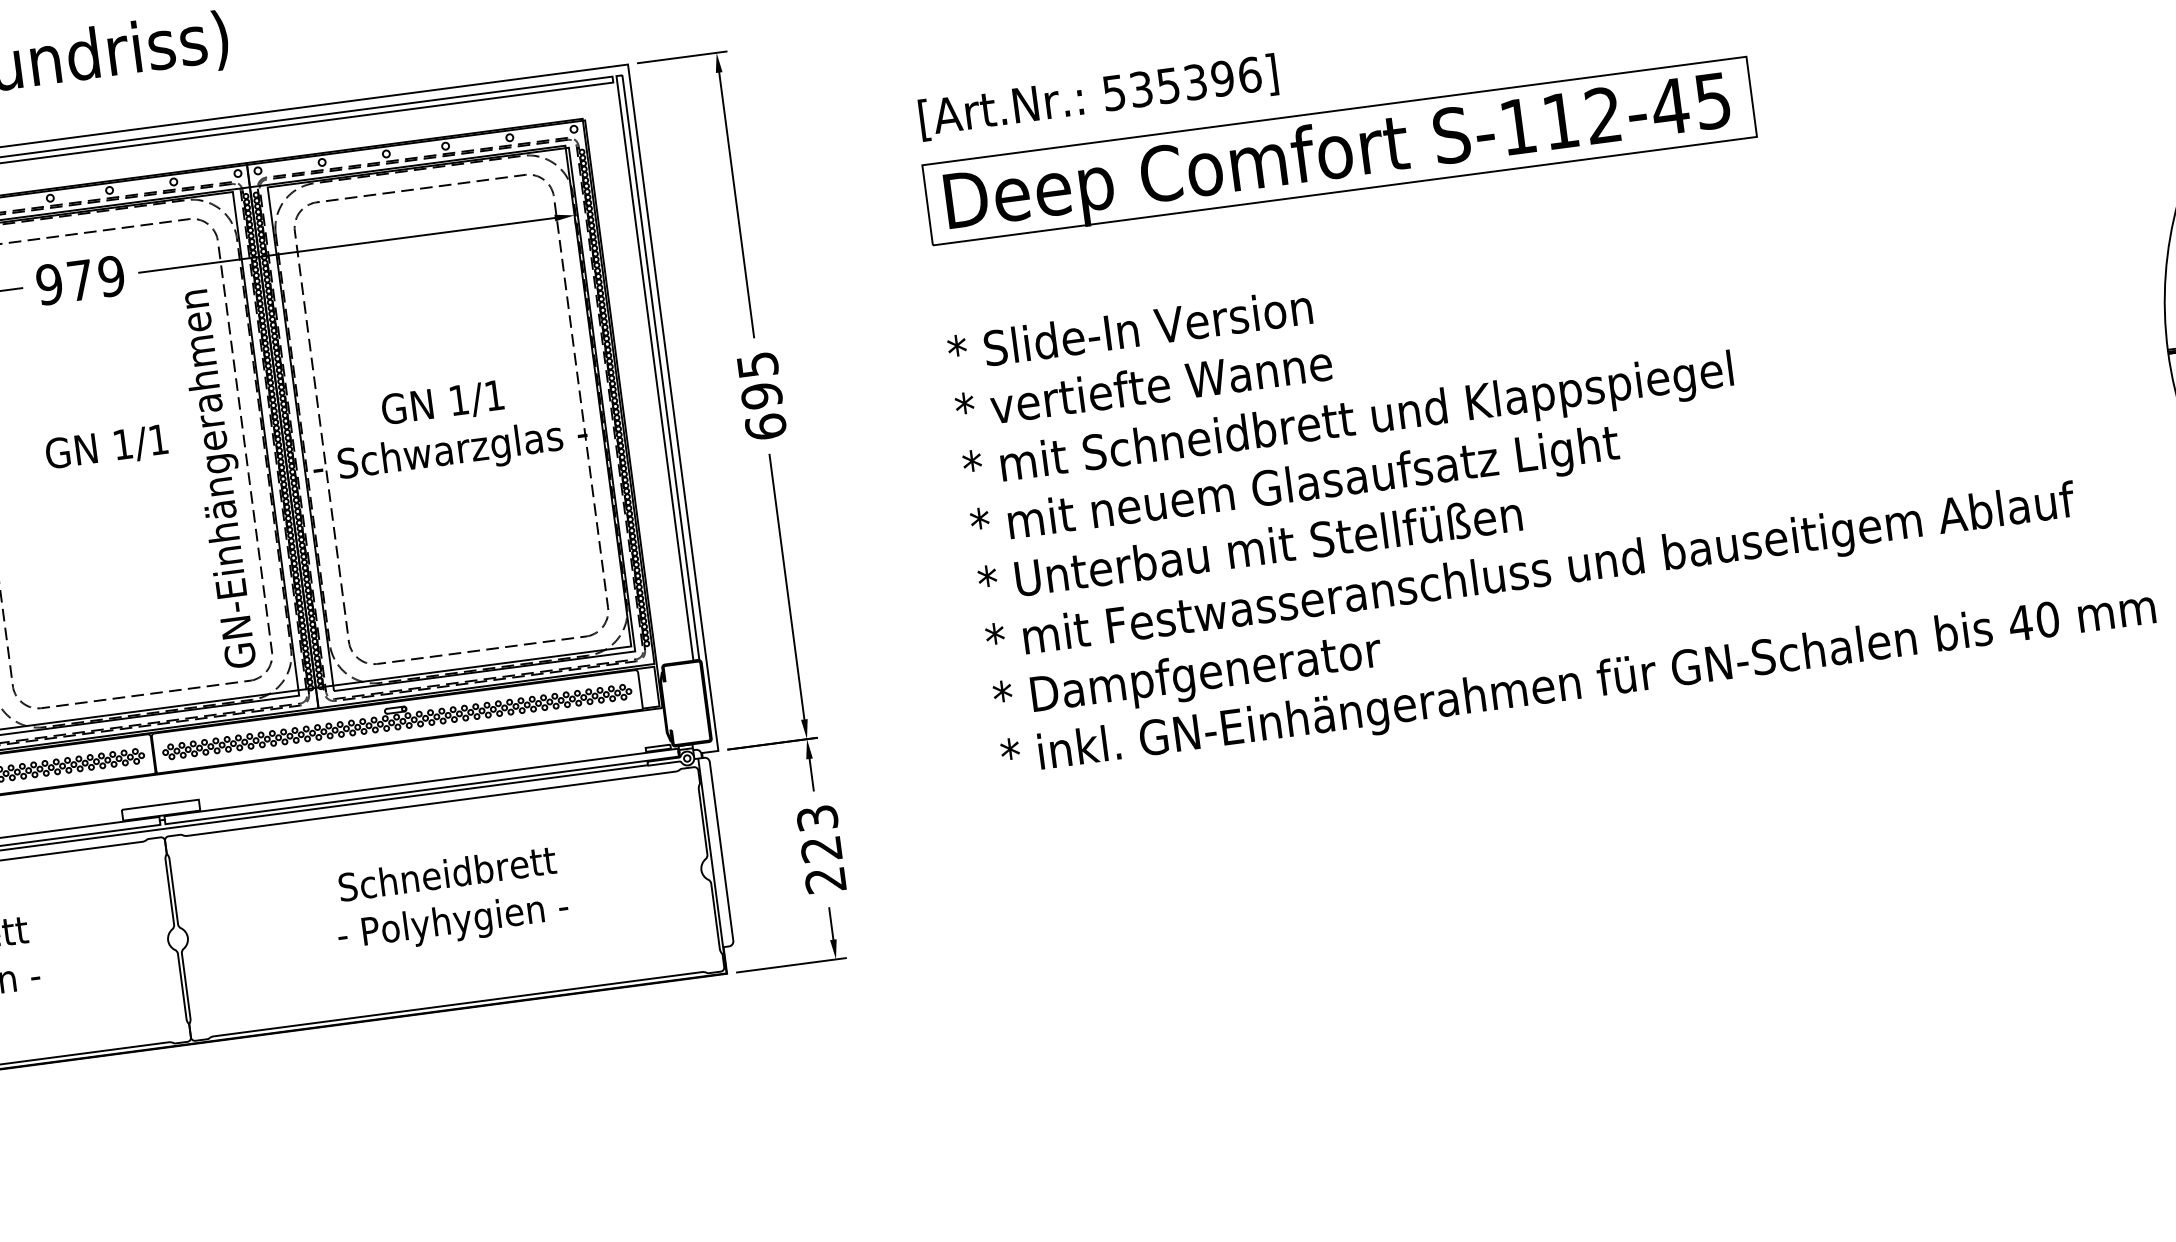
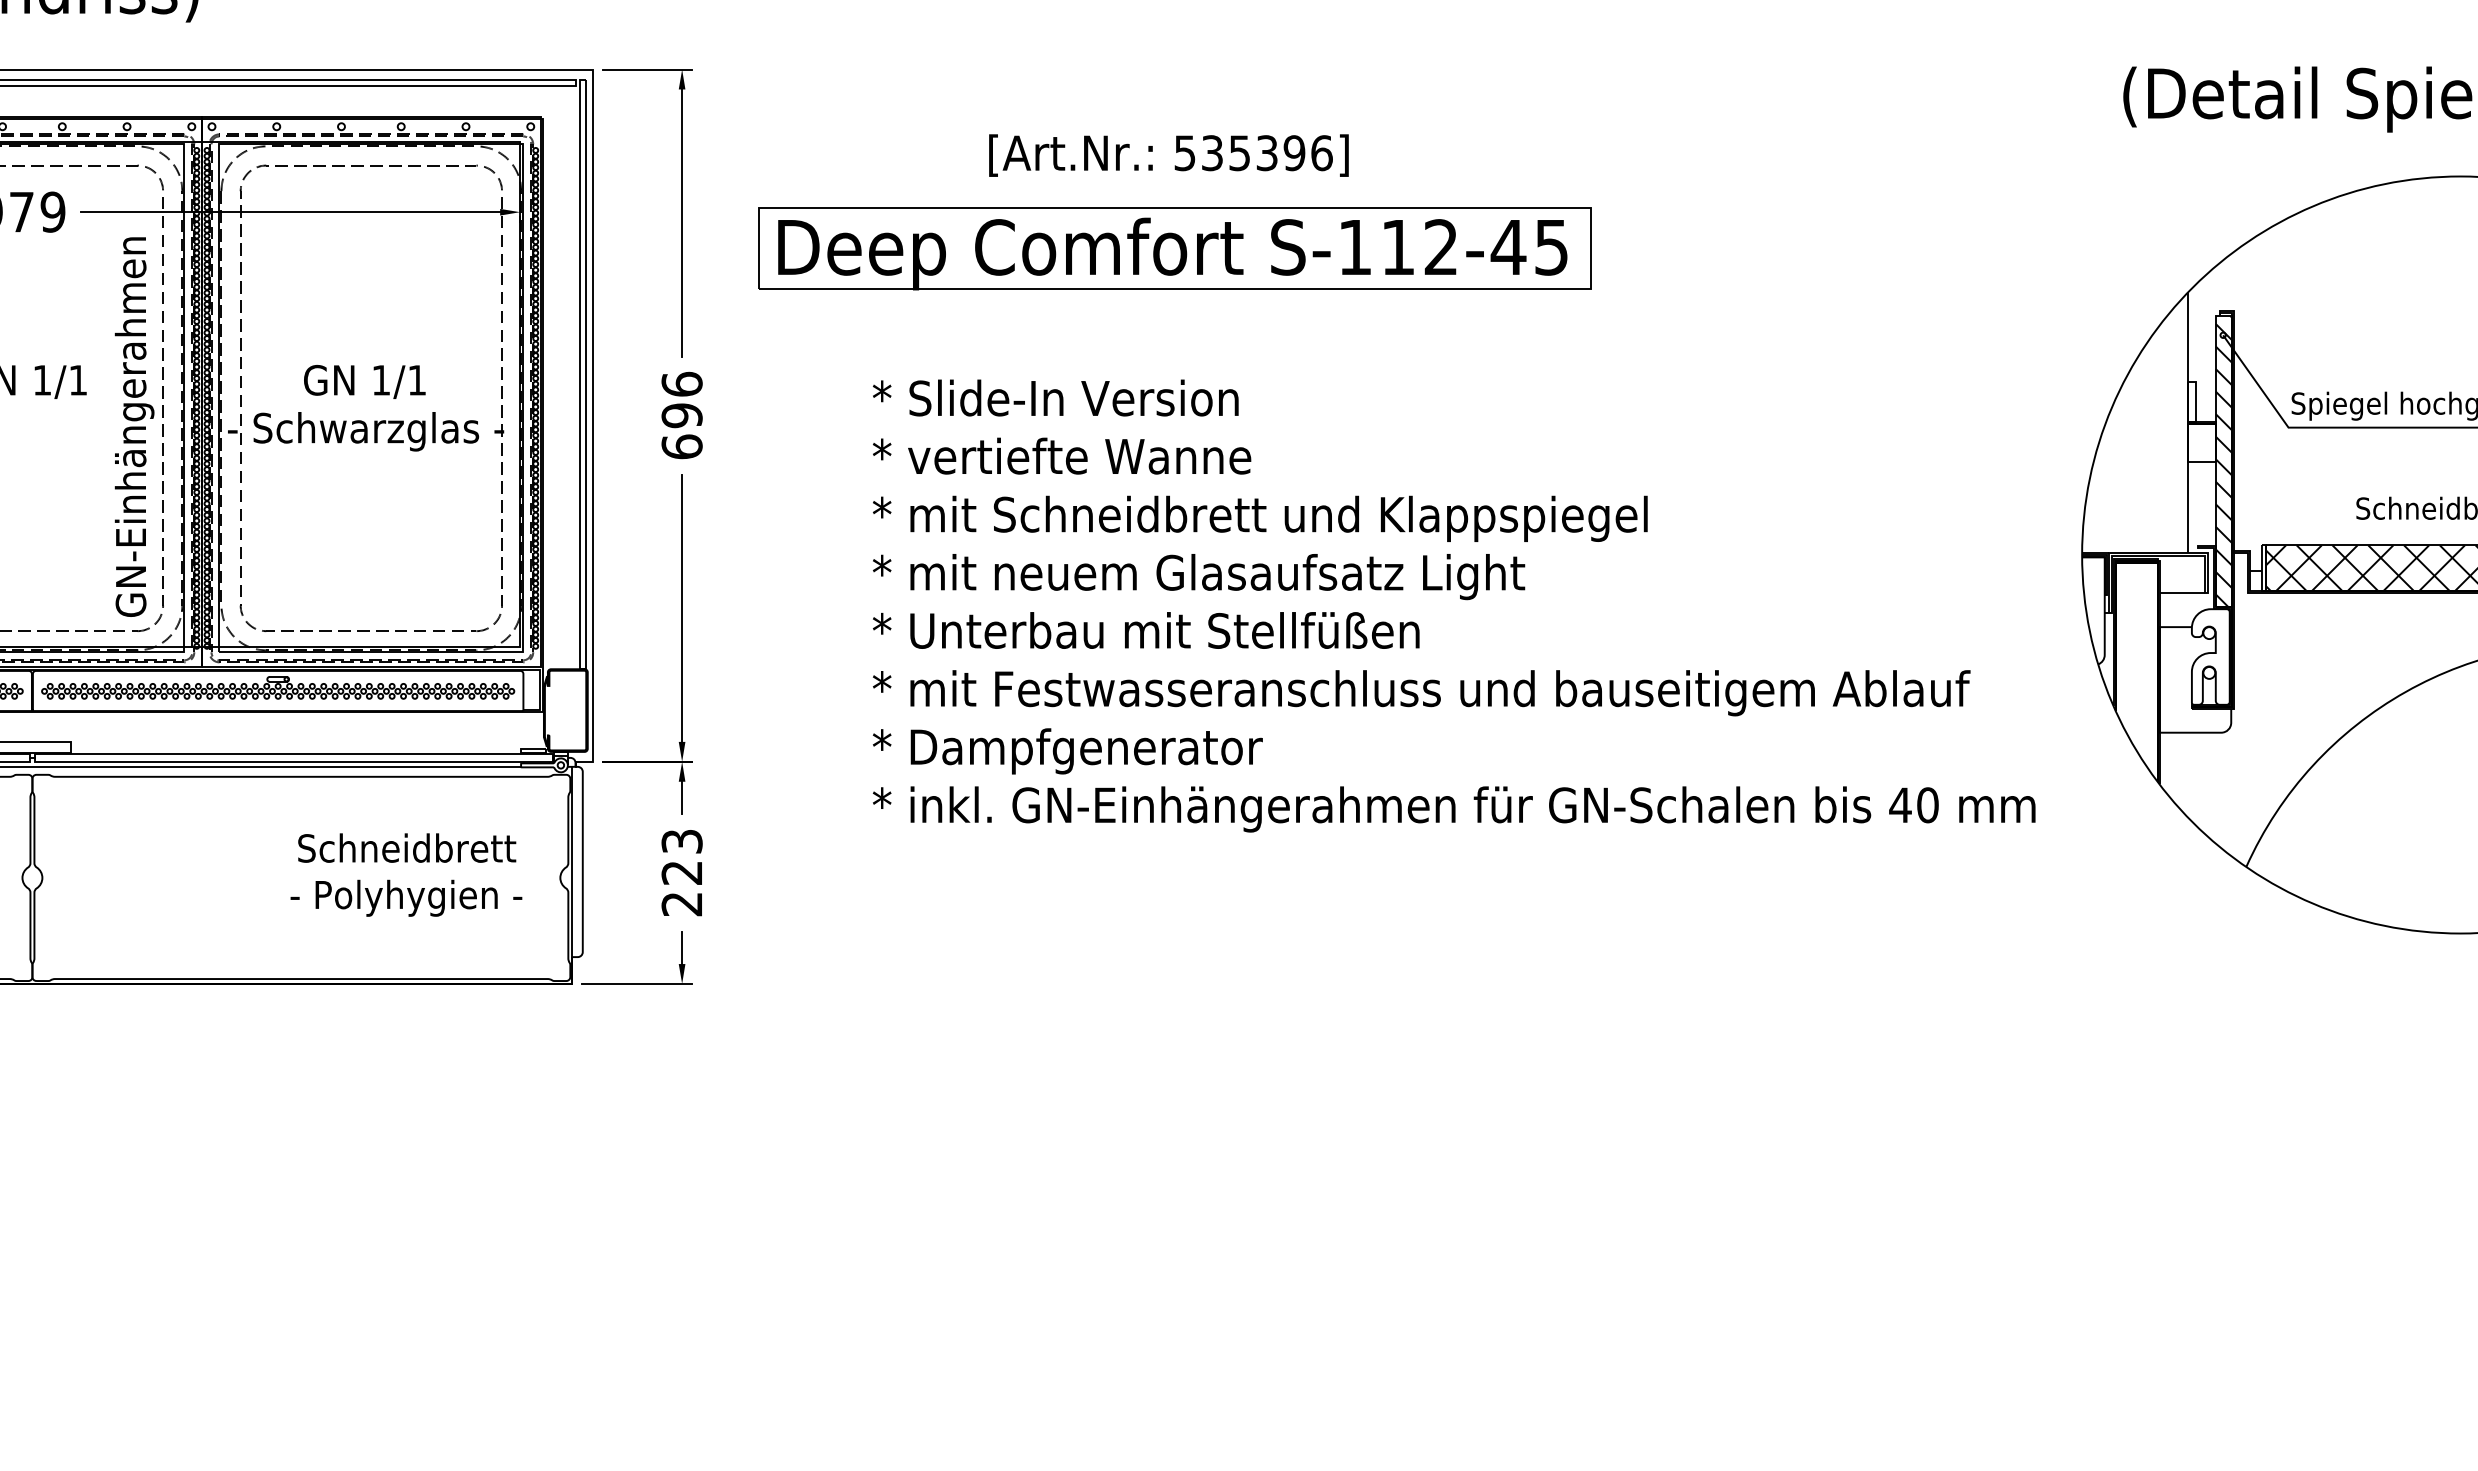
text: (1098, 97) -> (1168, 155), moved
part: (1339, 151) -> (1174, 248), moved
text: (756, 364) -> (681, 383), 695 -> 696
text: (450, 899) -> (406, 874), moved

